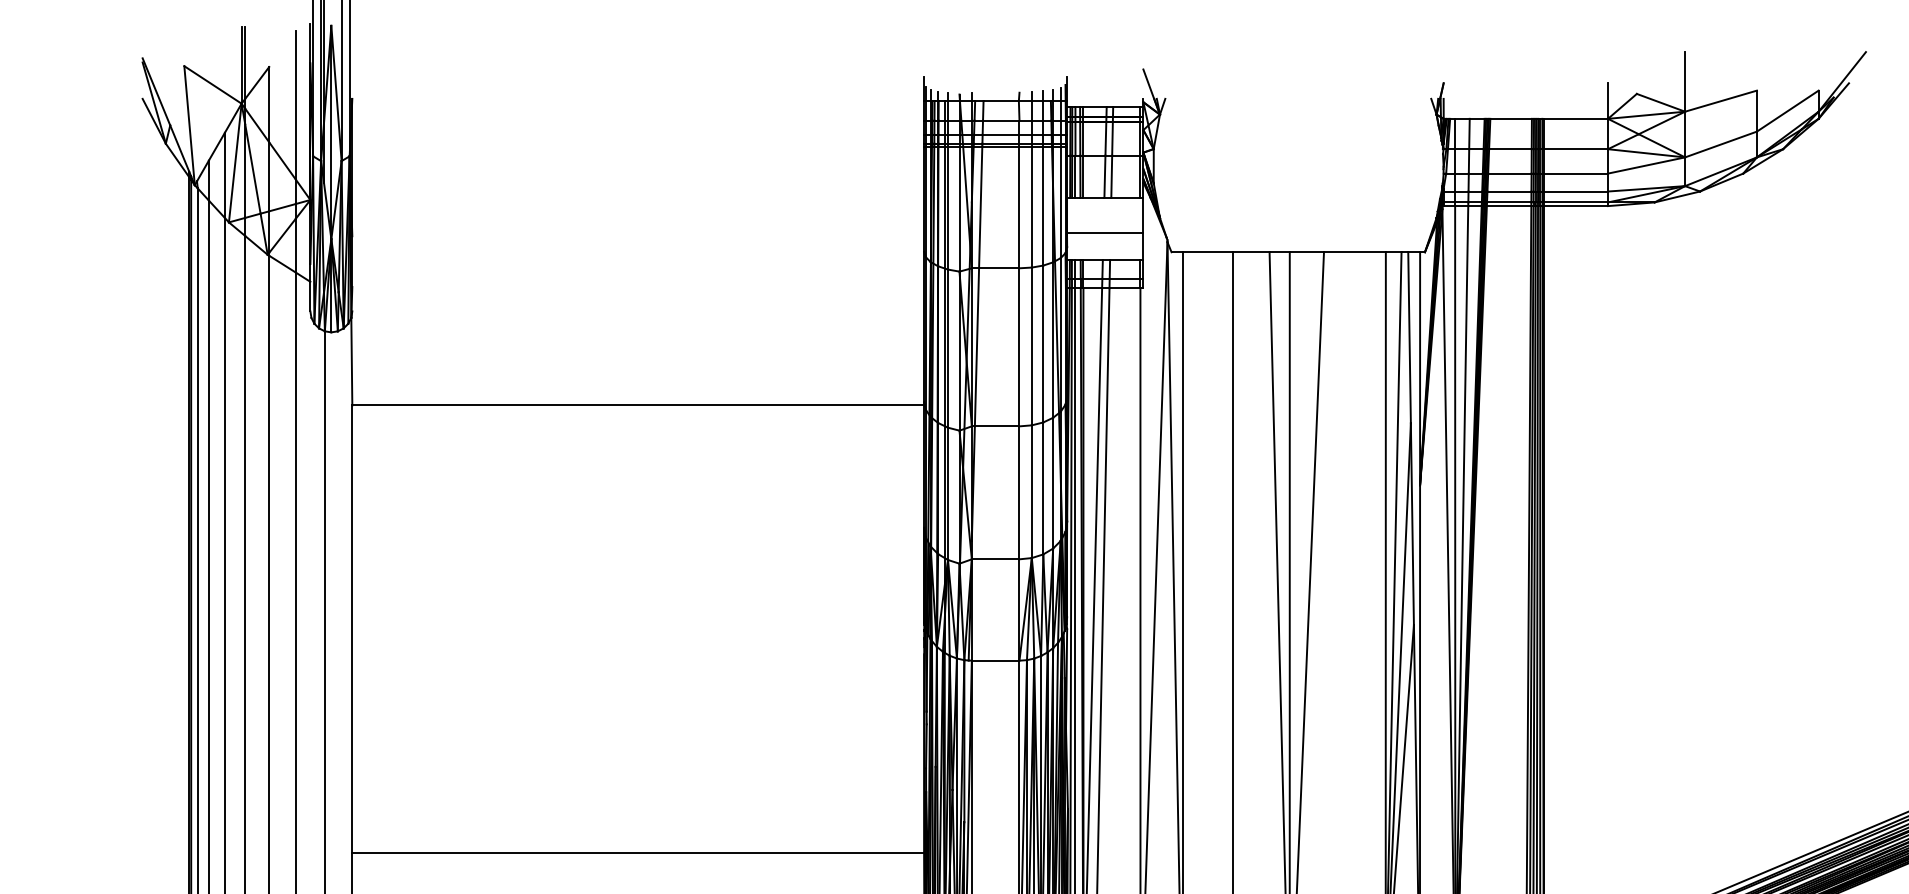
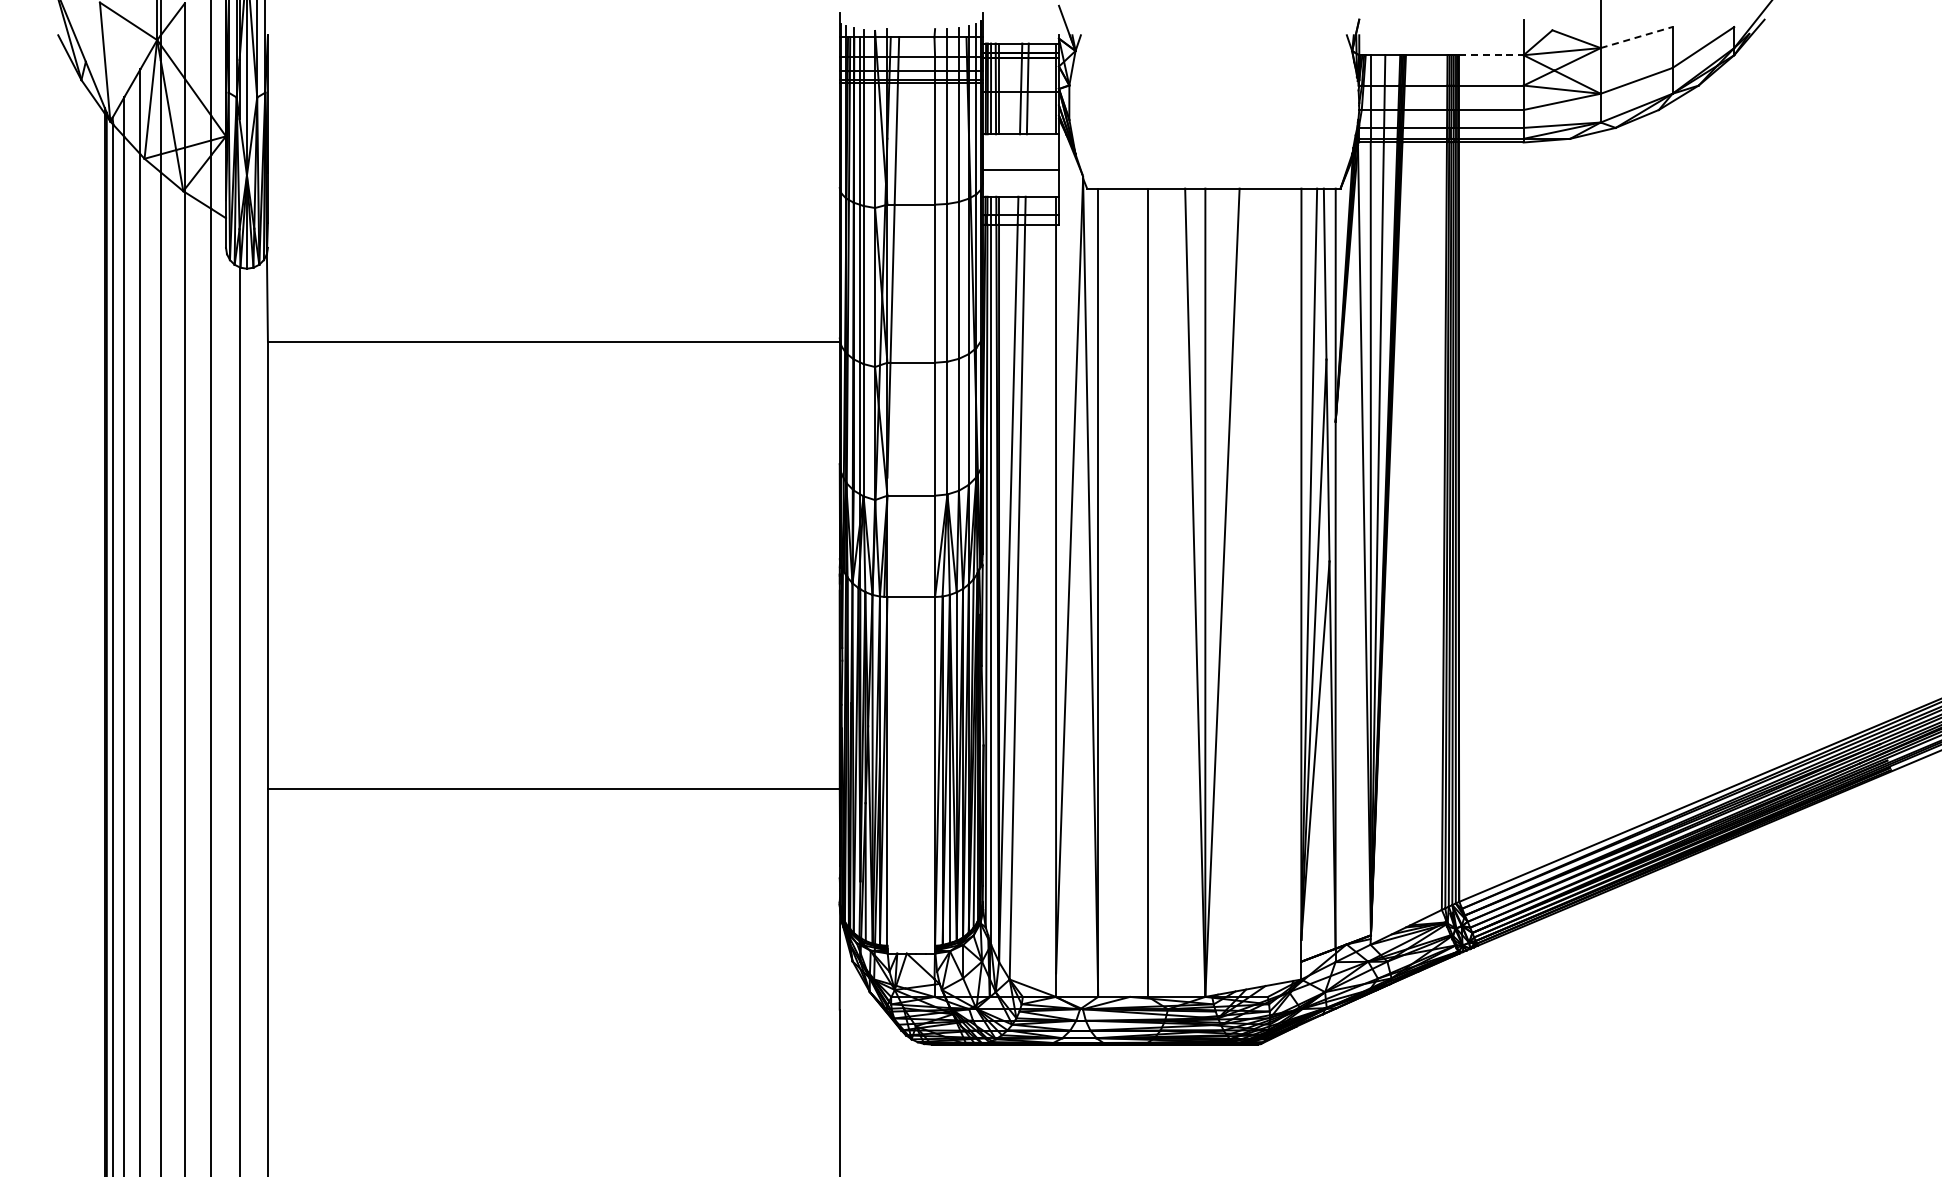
line: (1721, 101) -> (1637, 37), solid -> dashed
line: (1575, 119) -> (1491, 55), solid -> dashed

